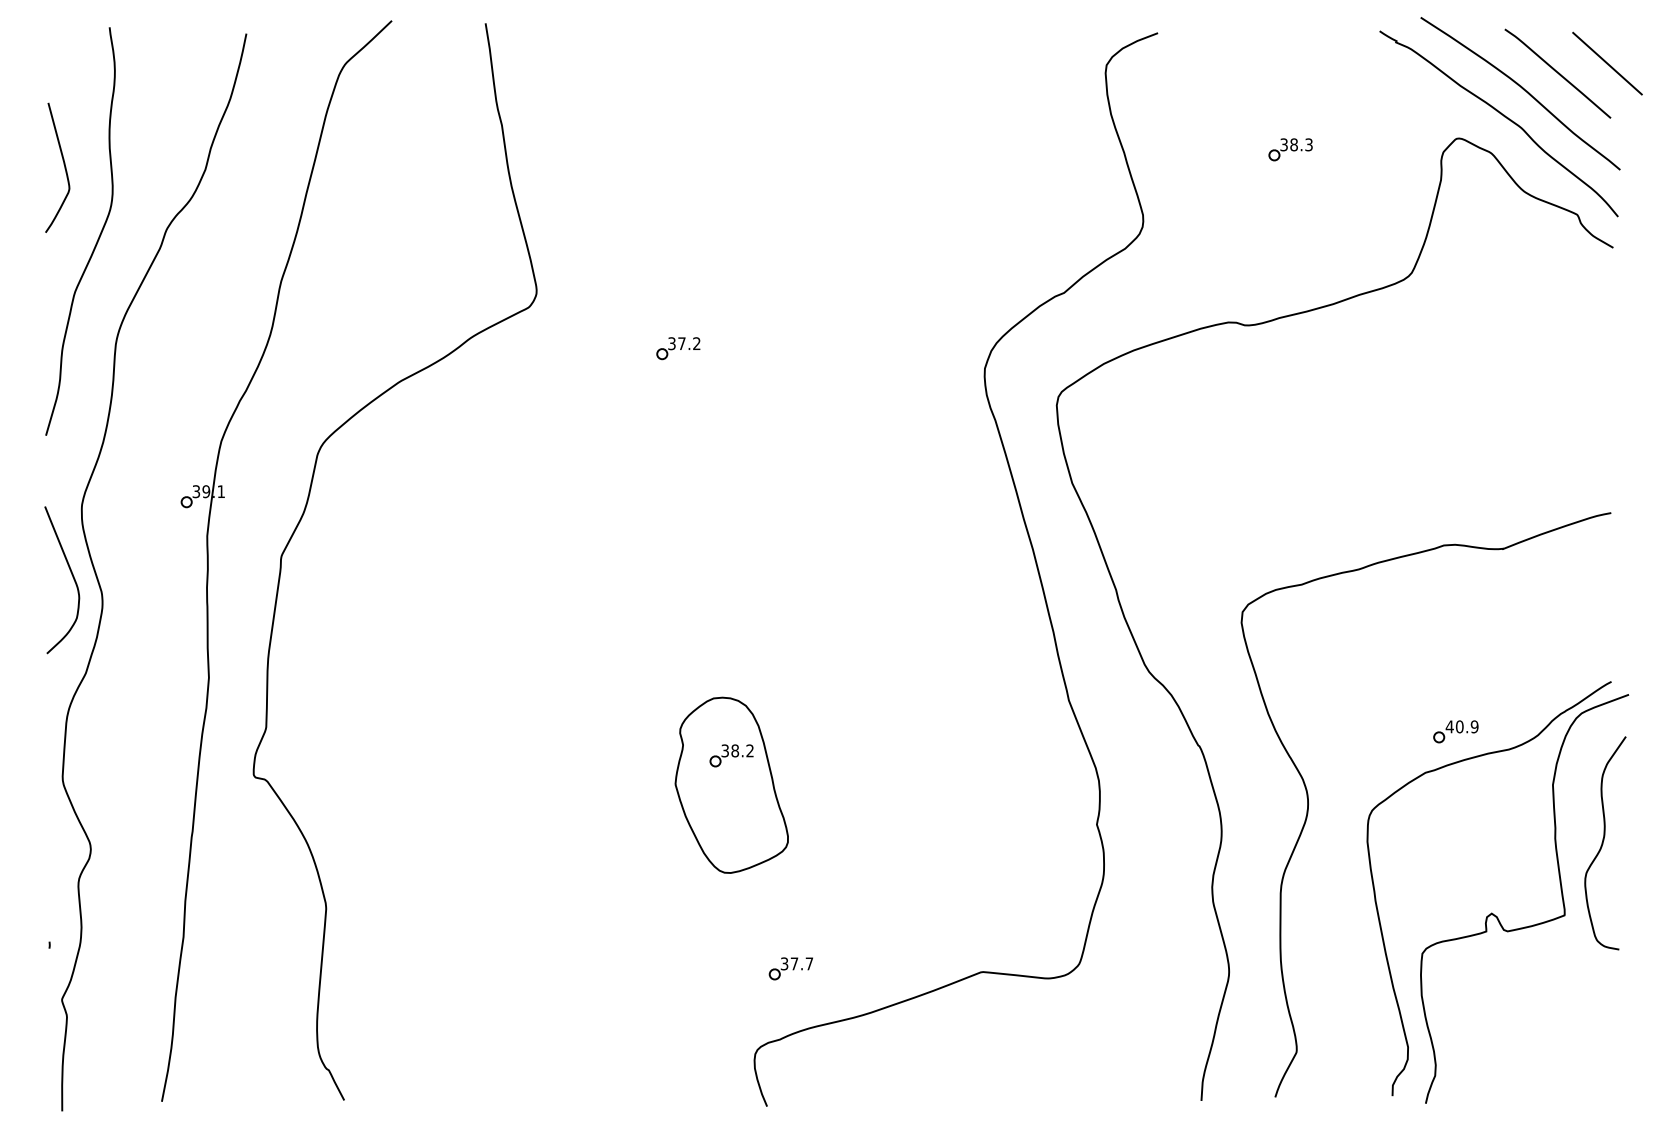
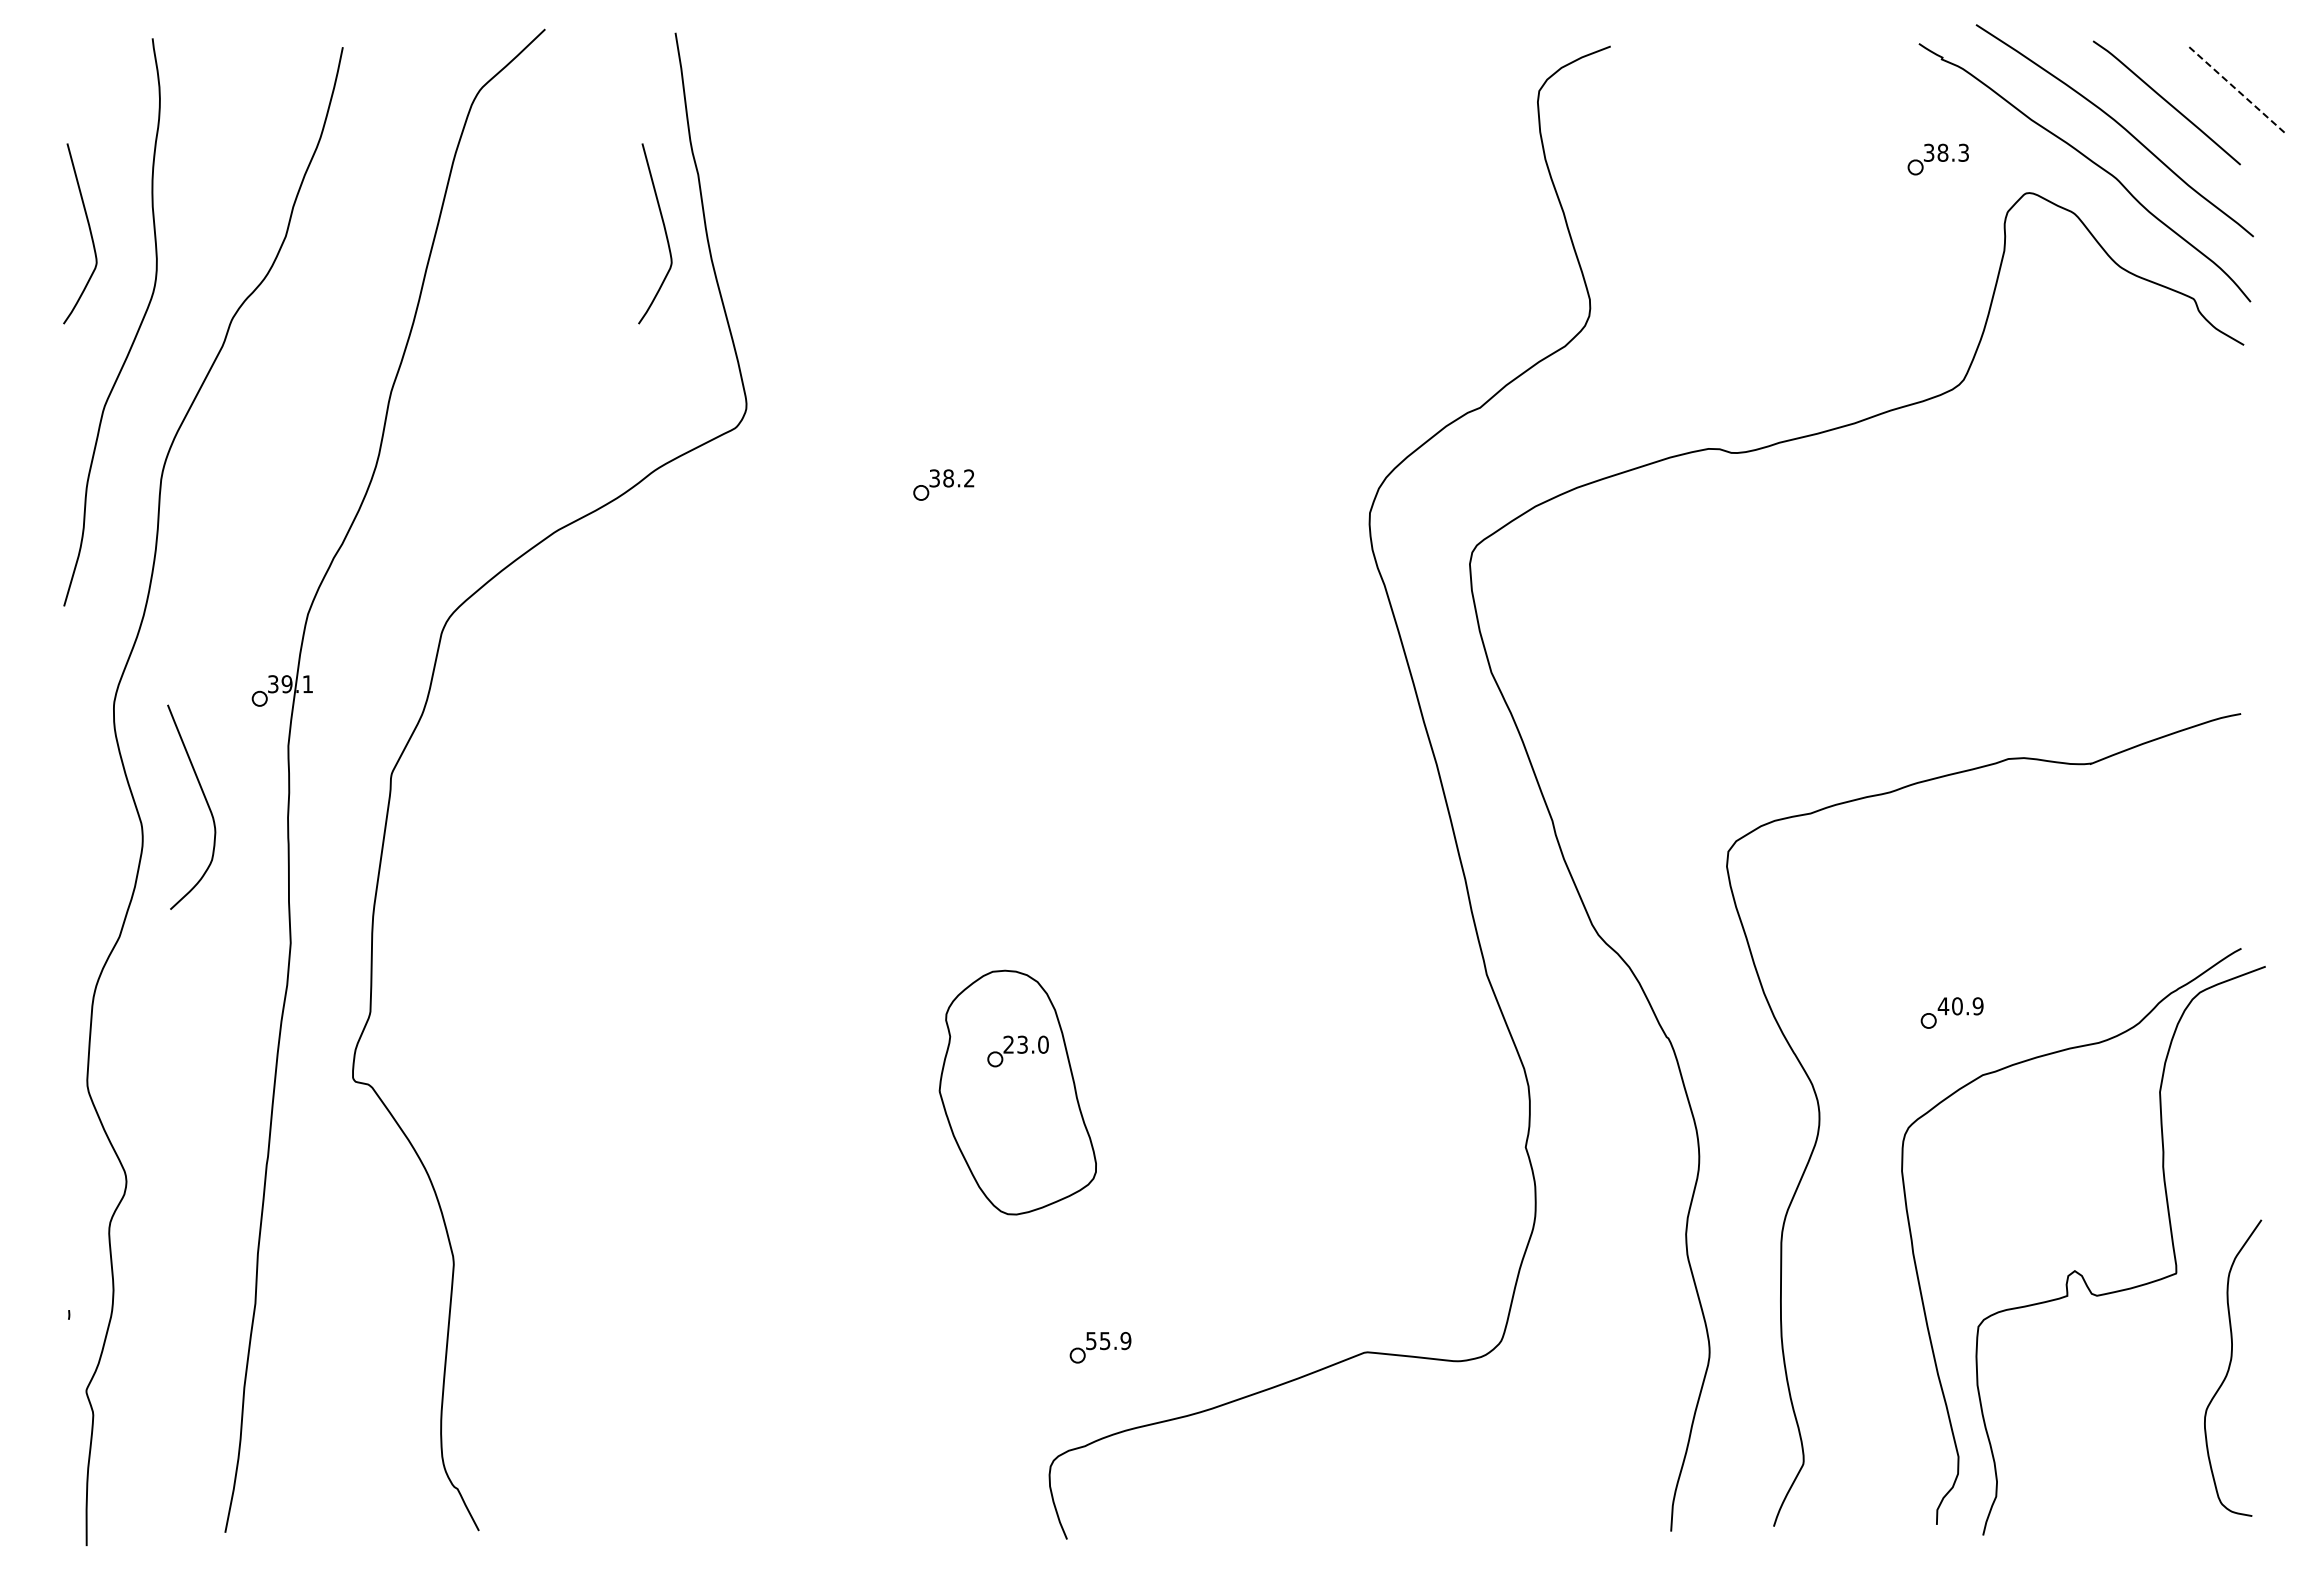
line: (1607, 63) -> (2235, 88), solid -> dashed
part: (1290, 149) -> (1937, 159), moved
curve: (477, 166) -> (664, 231), added
text: (681, 343) -> (948, 478), 37.2 -> 38.2
curve: (72, 576) -> (205, 801), moved
part: (1455, 731) -> (1951, 1012), moved
text: (737, 750) -> (1025, 1044), 38.2 -> 23.0
curve: (1603, 842) -> (2230, 1367), moved
text: (796, 963) -> (1108, 1340), 37.7 -> 55.9

